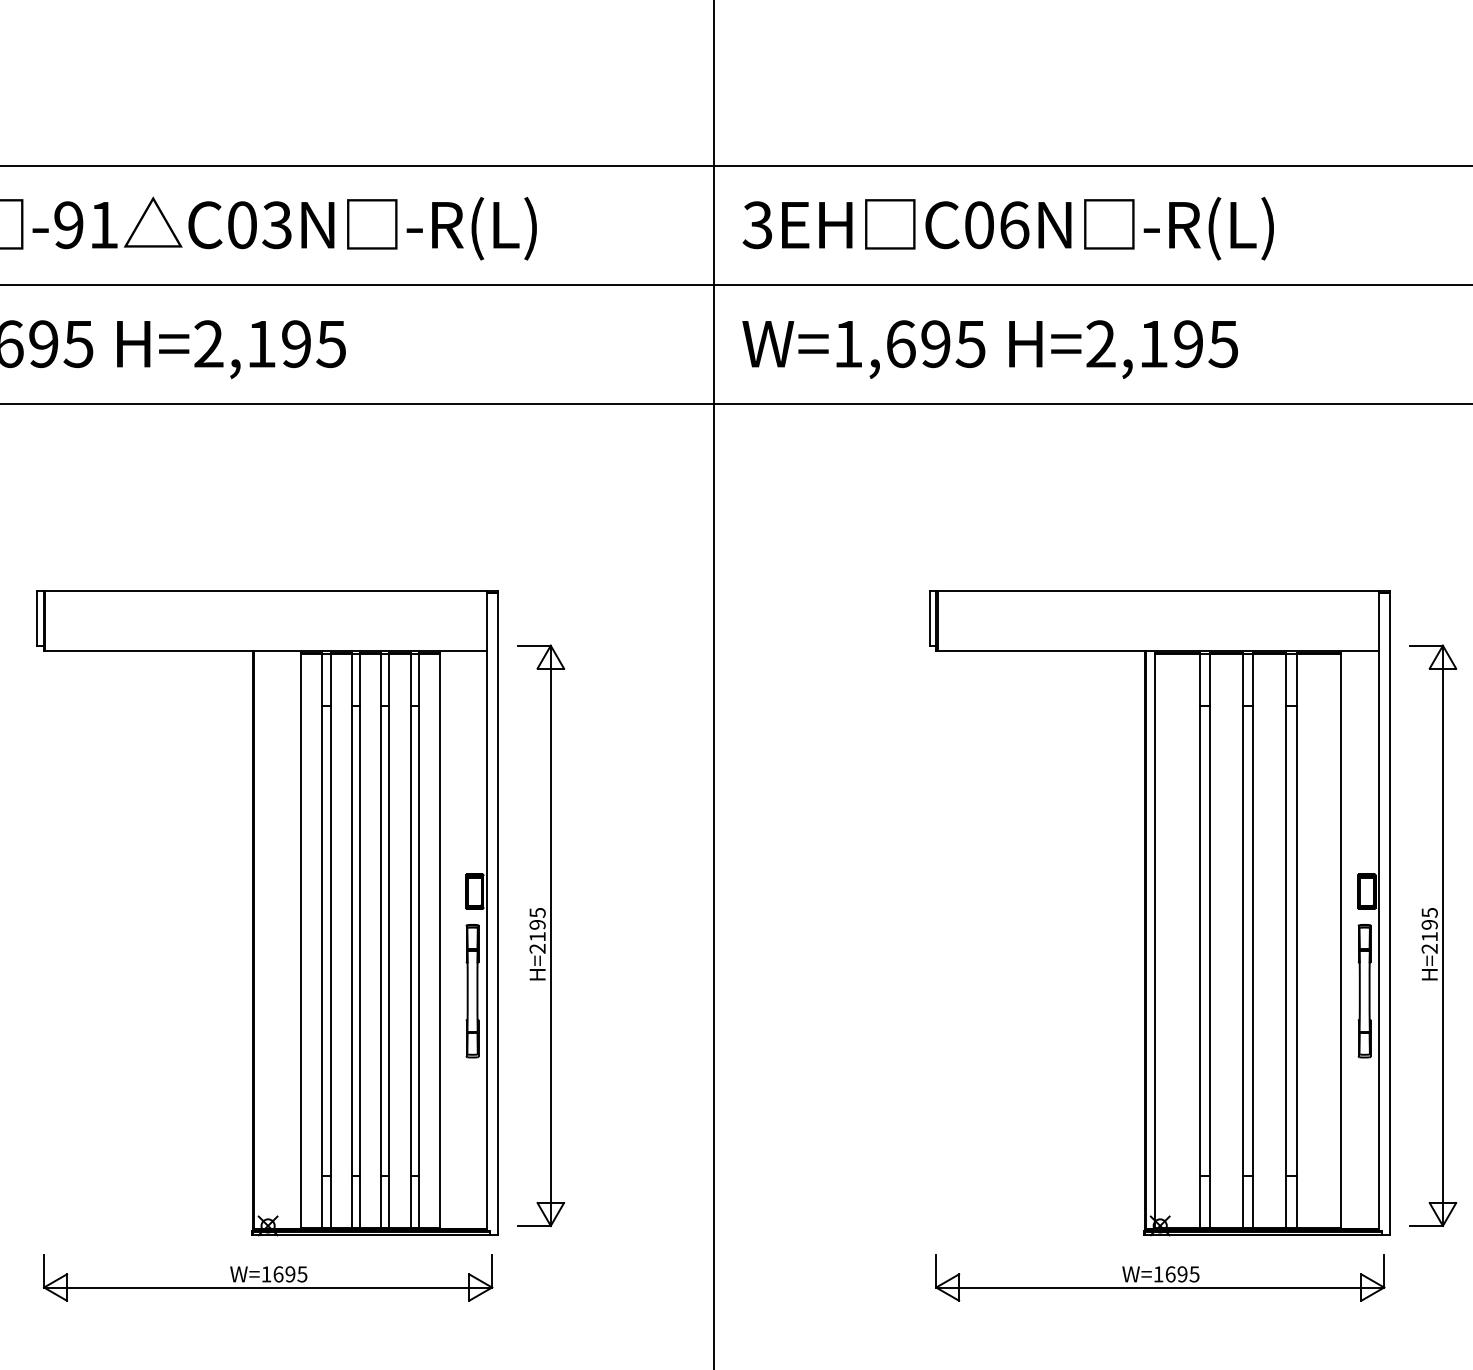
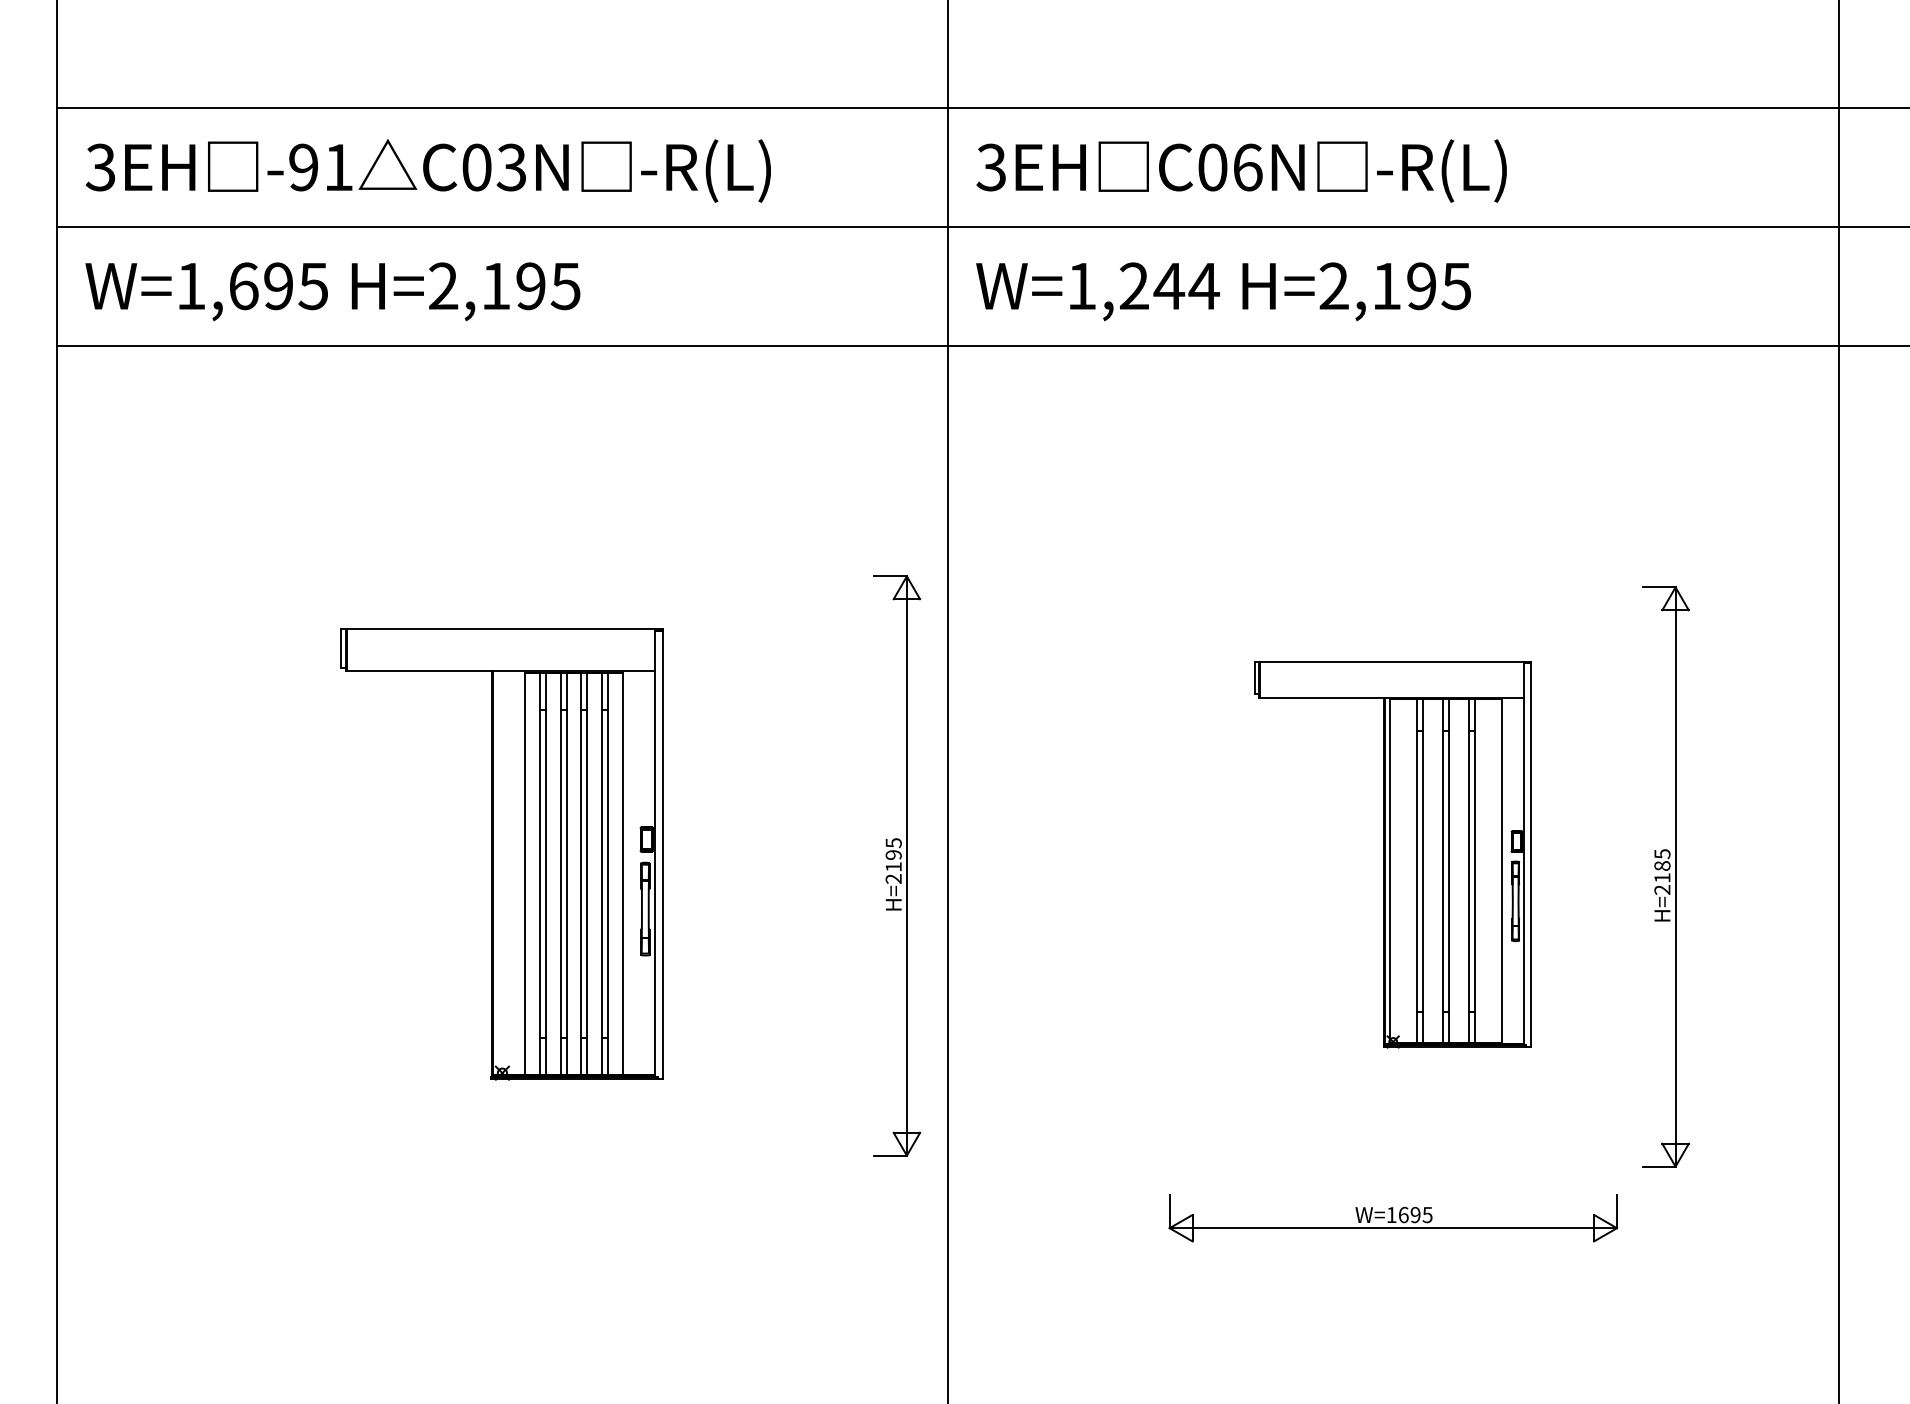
text: (937, 344) -> (1170, 286), W=1,695 -> W=1,244
part: (266, 913) -> (501, 854), size x0.7
part: (1159, 913) -> (1392, 854), size x0.6
text: (1429, 924) -> (1662, 865), H=2195 -> H=2185
part: (541, 935) -> (897, 865), moved
part: (267, 1277) -> (502, 1218), removed

